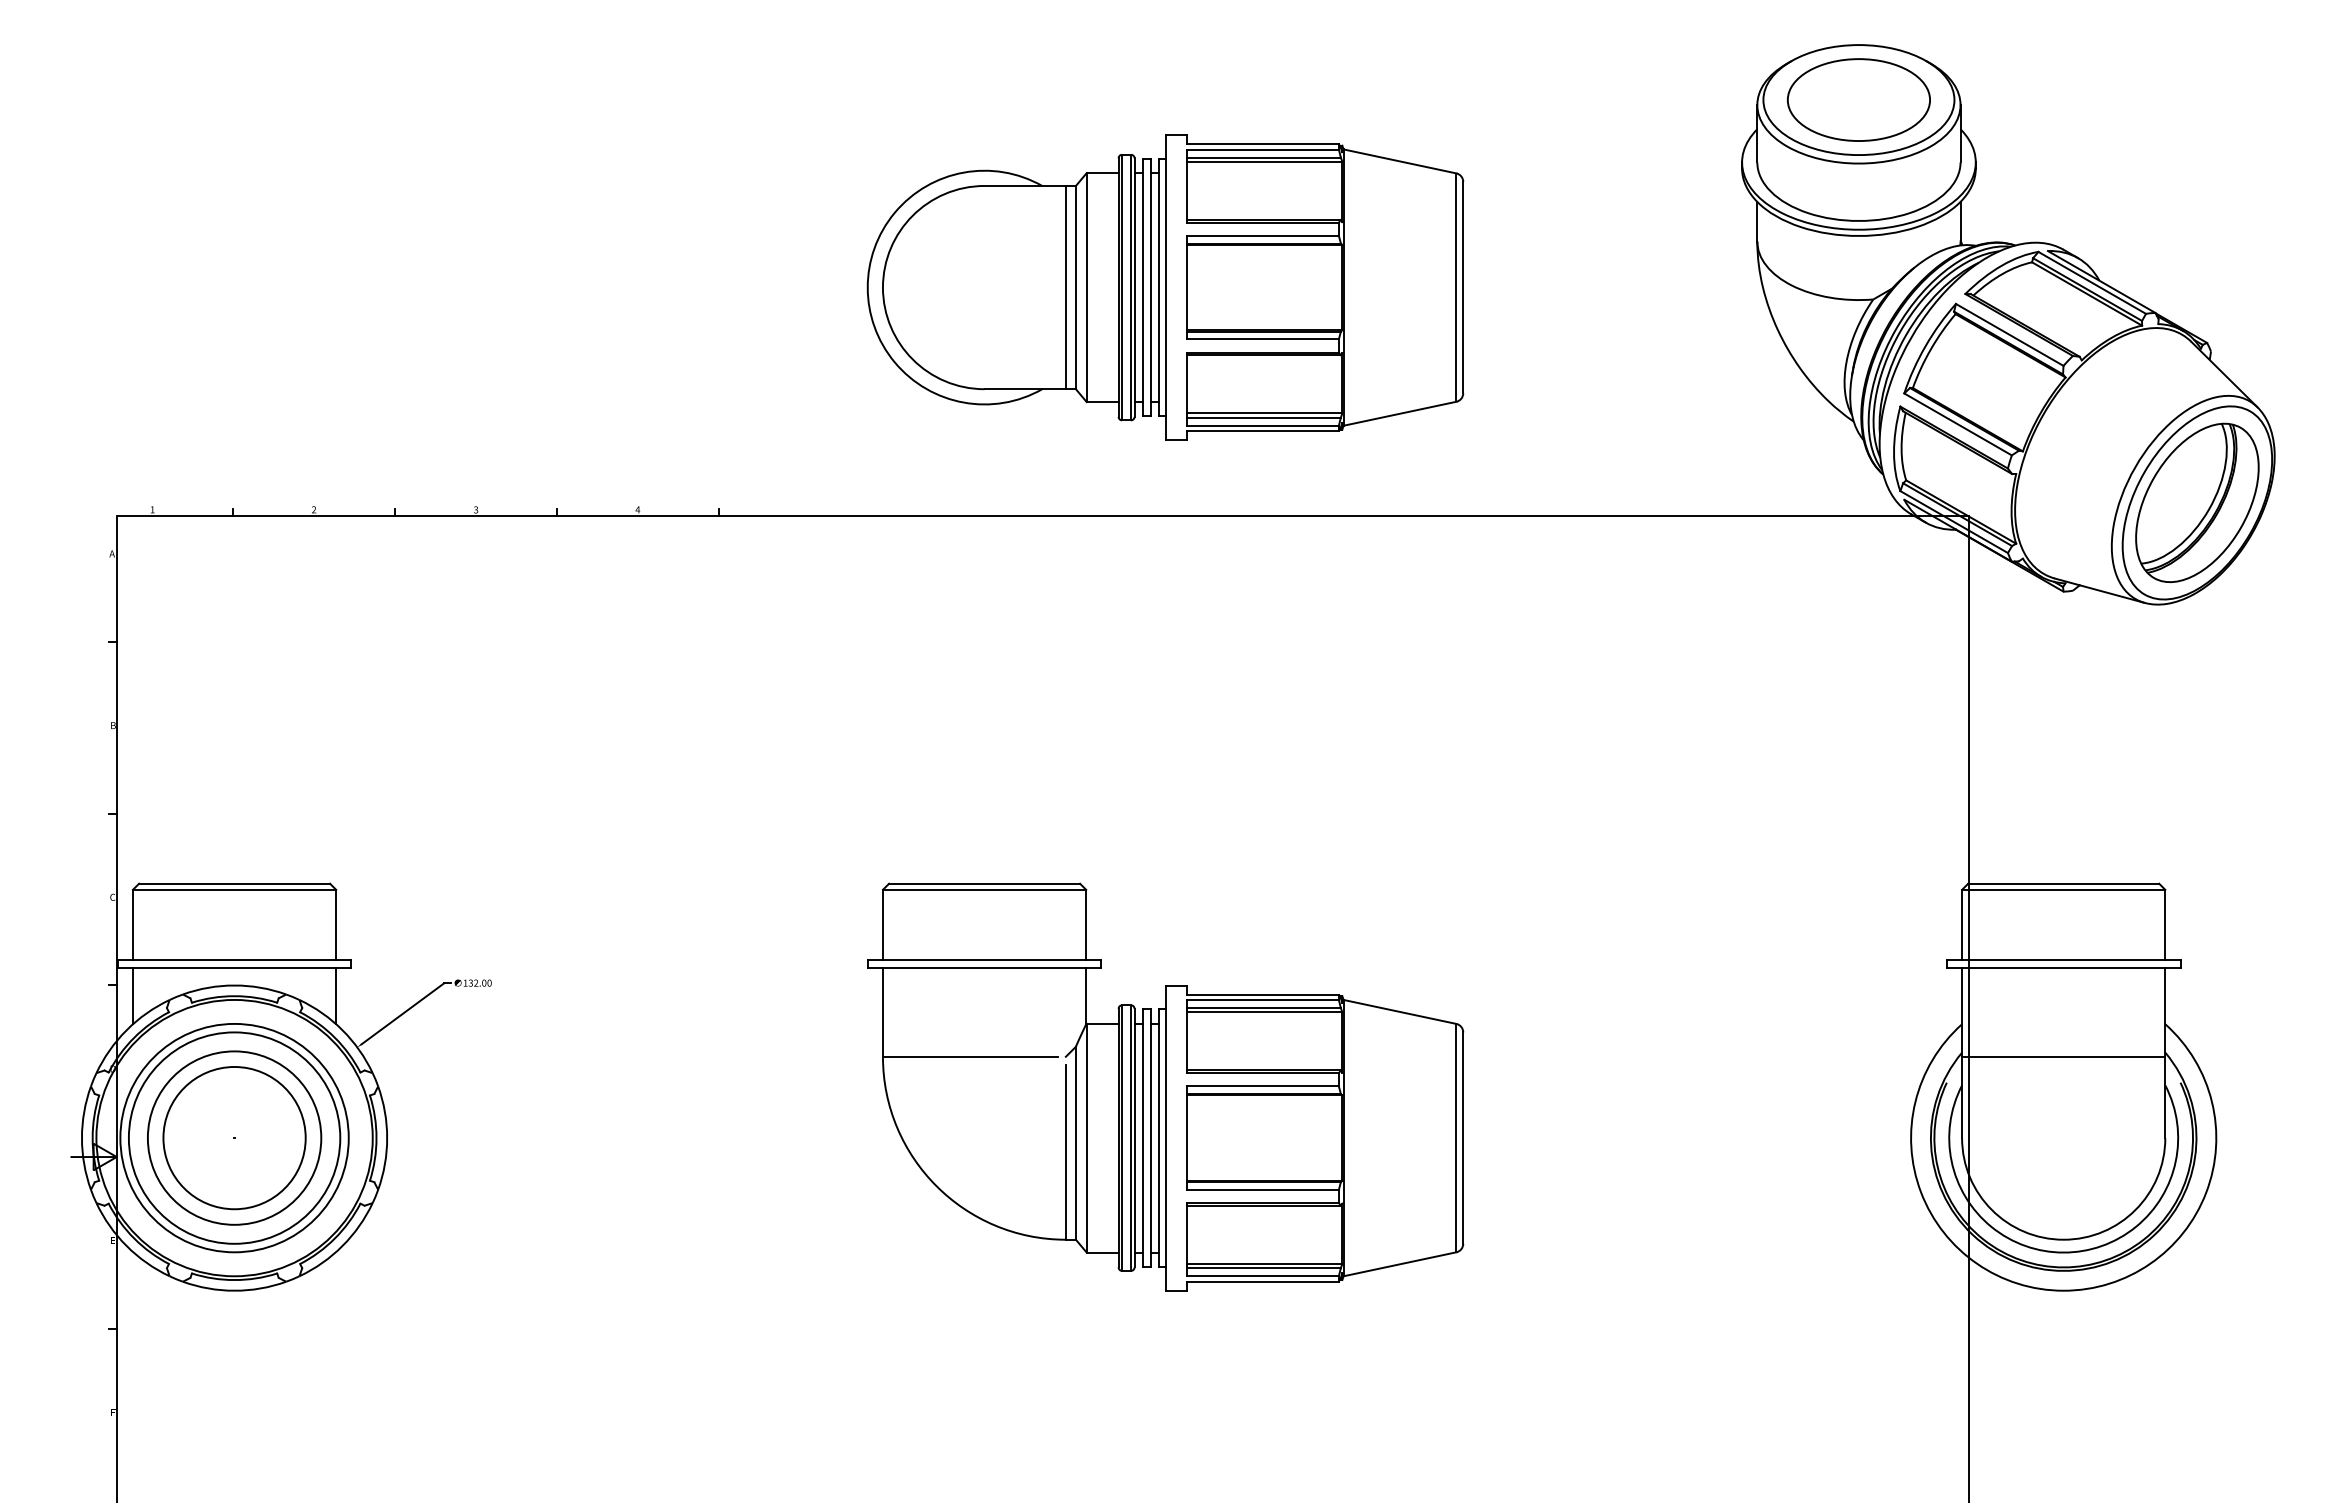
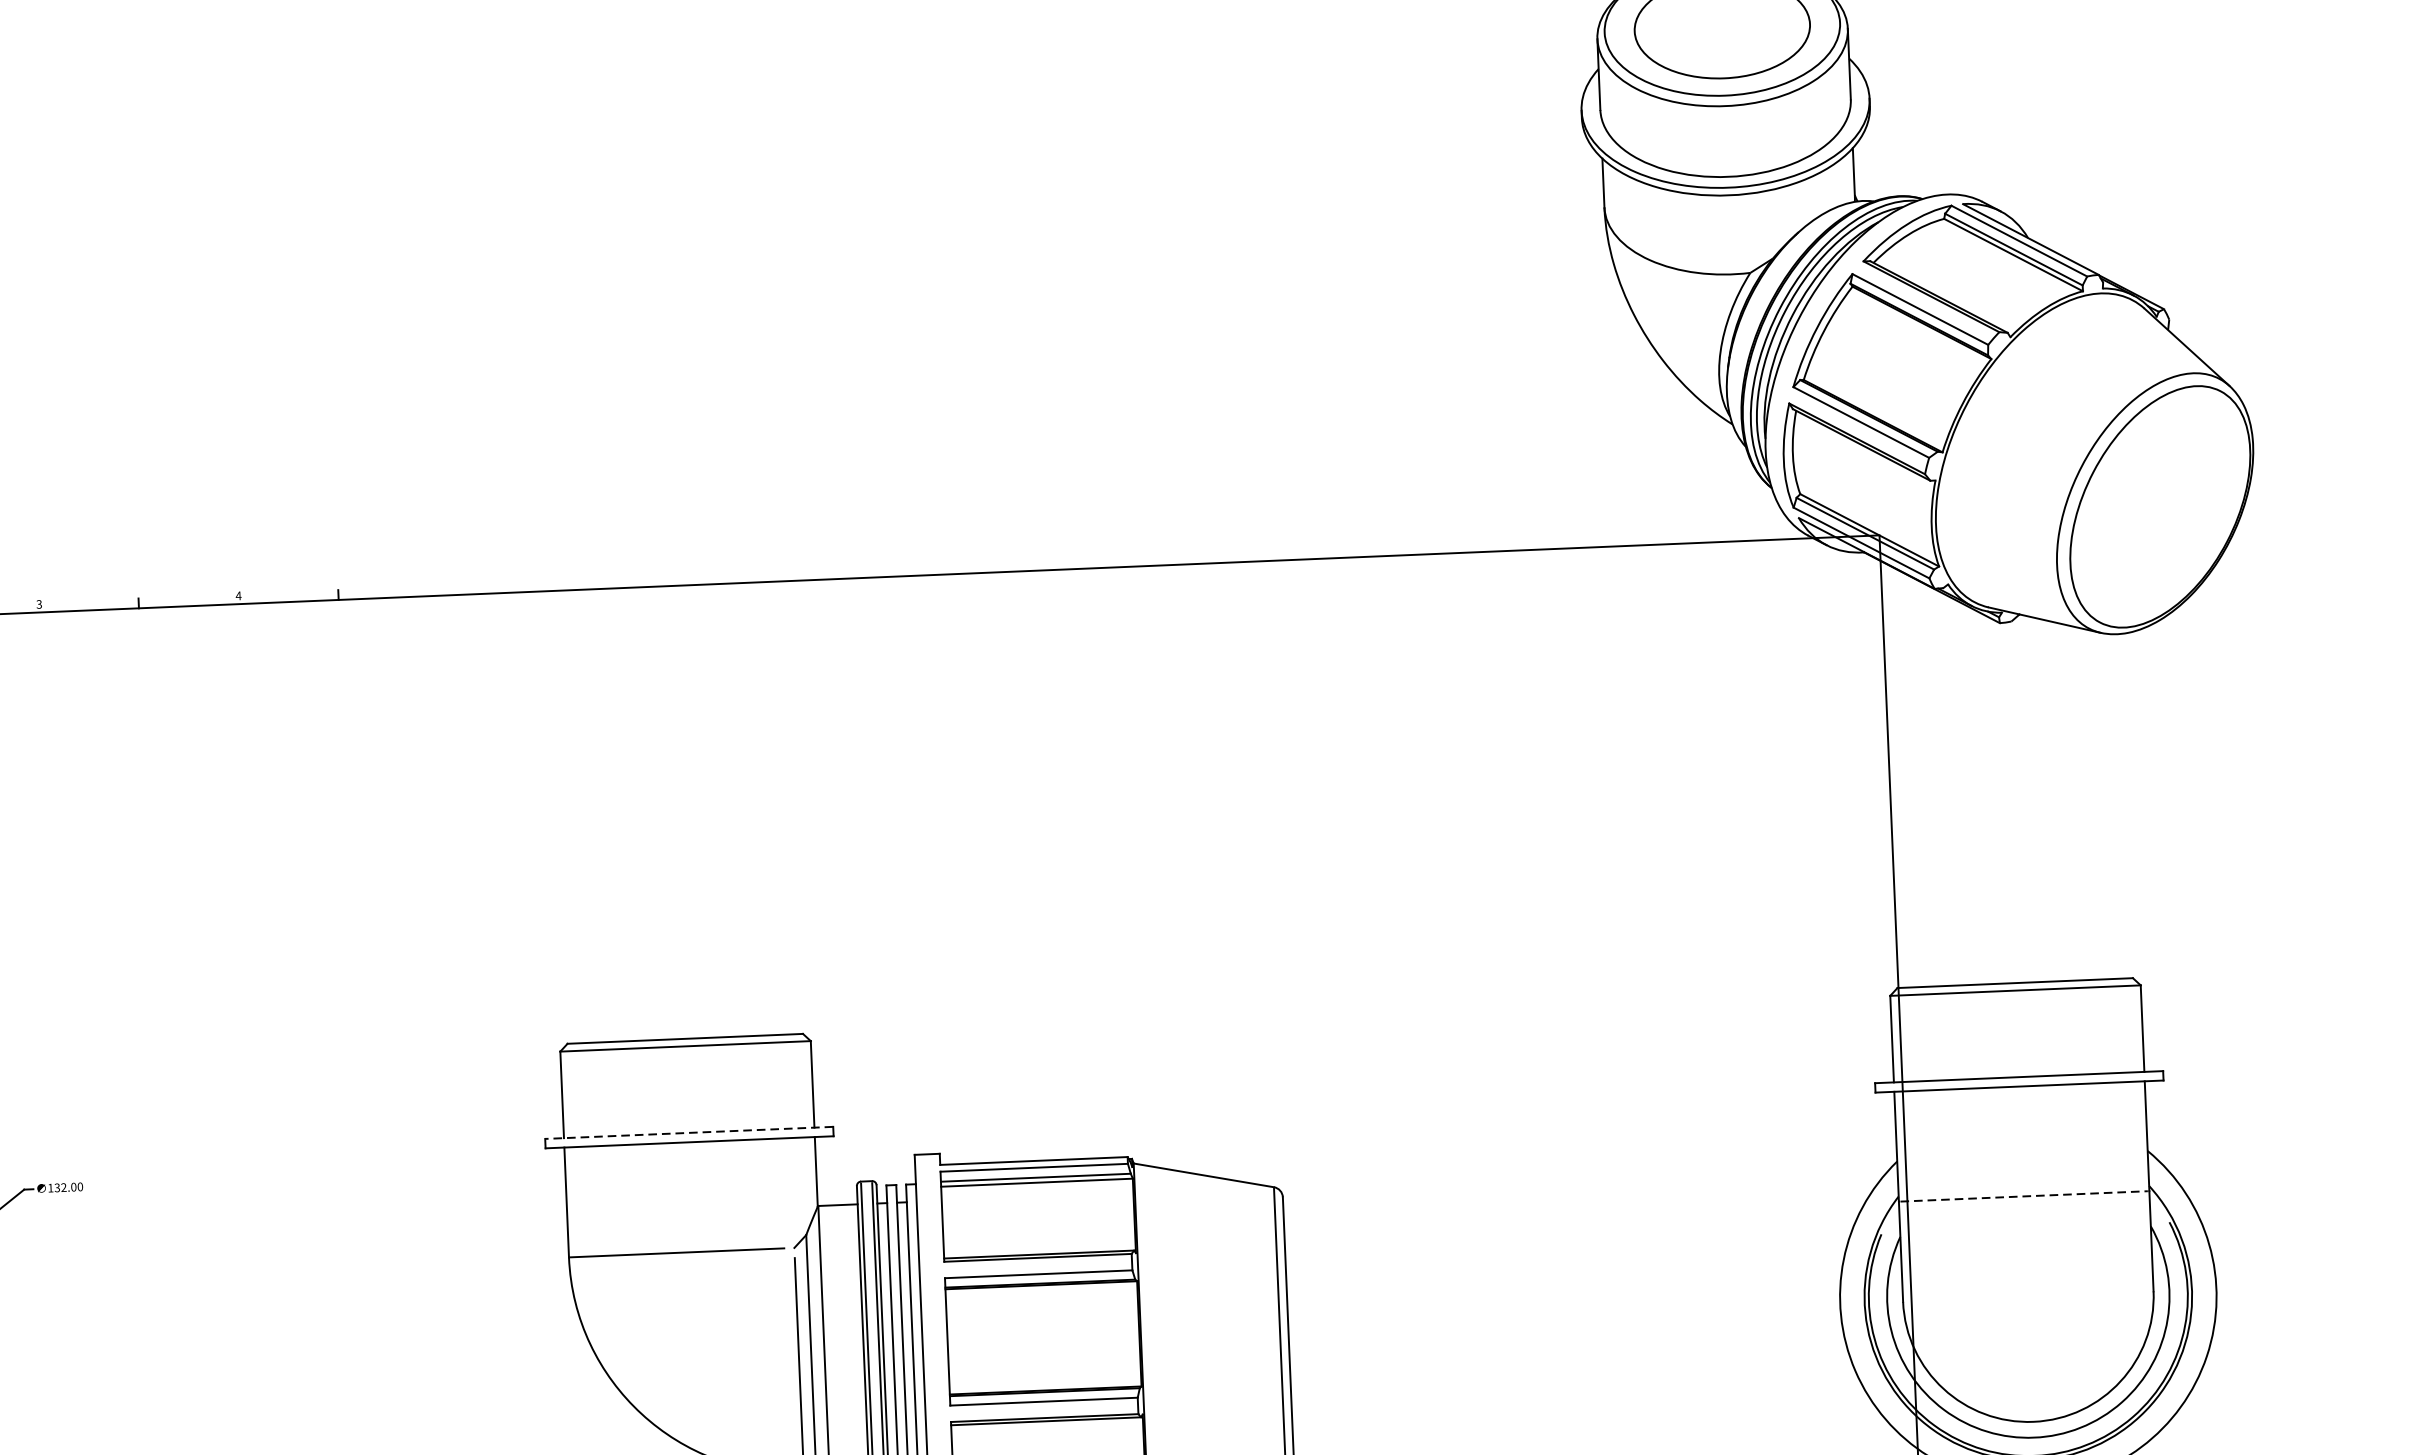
part: (1165, 287) -> (877, 294), removed
part: (2197, 502) -> (2160, 506), removed
line: (984, 960) -> (689, 1133), solid -> dashed
line: (2064, 1056) -> (2025, 1195), solid -> dashed

